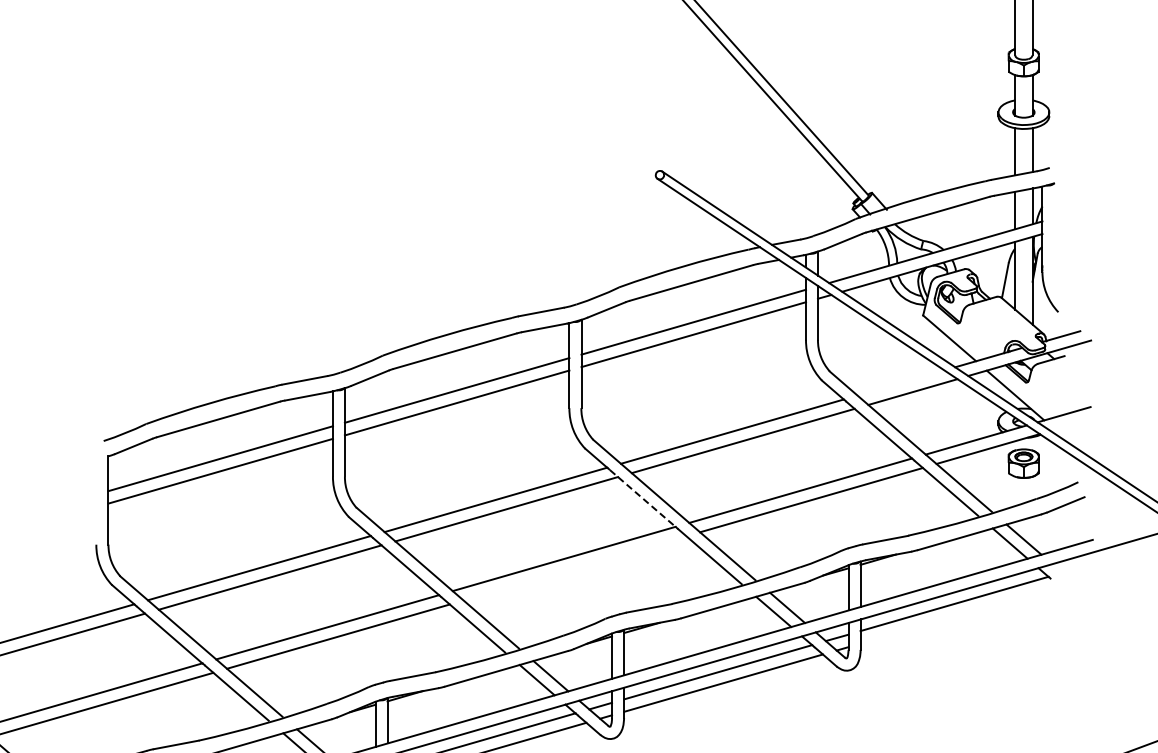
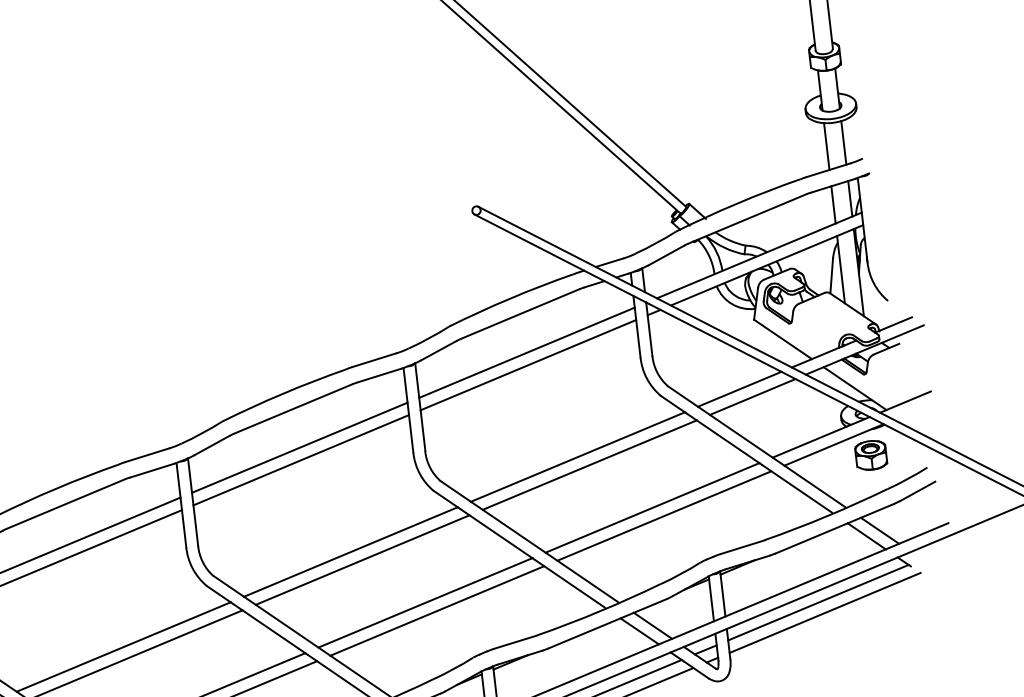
line: (900, 382) -> (739, 388), added
line: (643, 498) -> (497, 533), dashed -> solid
line: (574, 568) -> (436, 611), added
line: (959, 614) -> (824, 612), added

